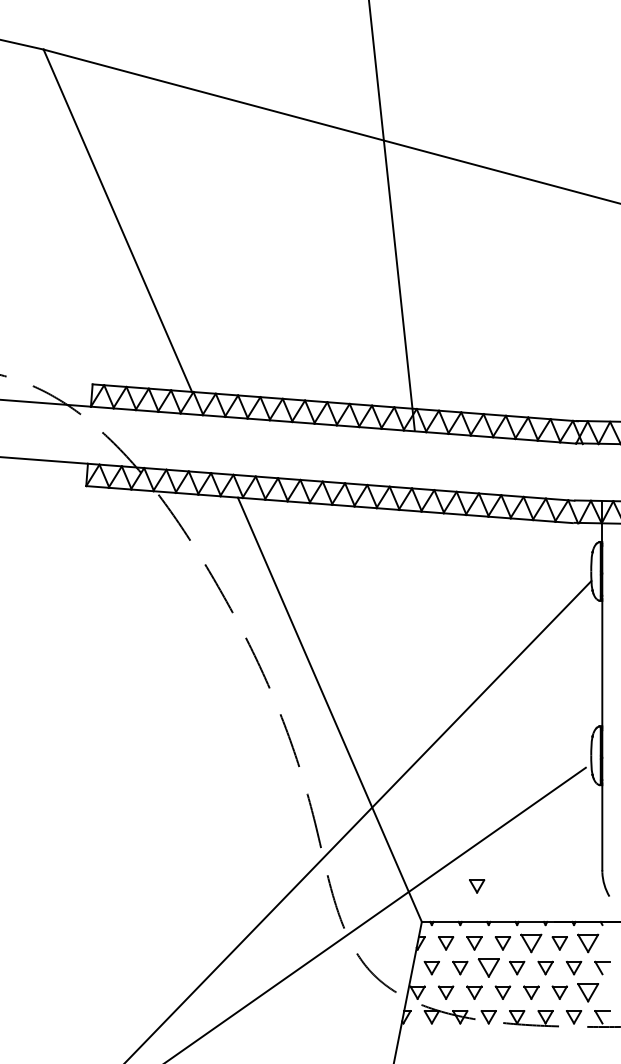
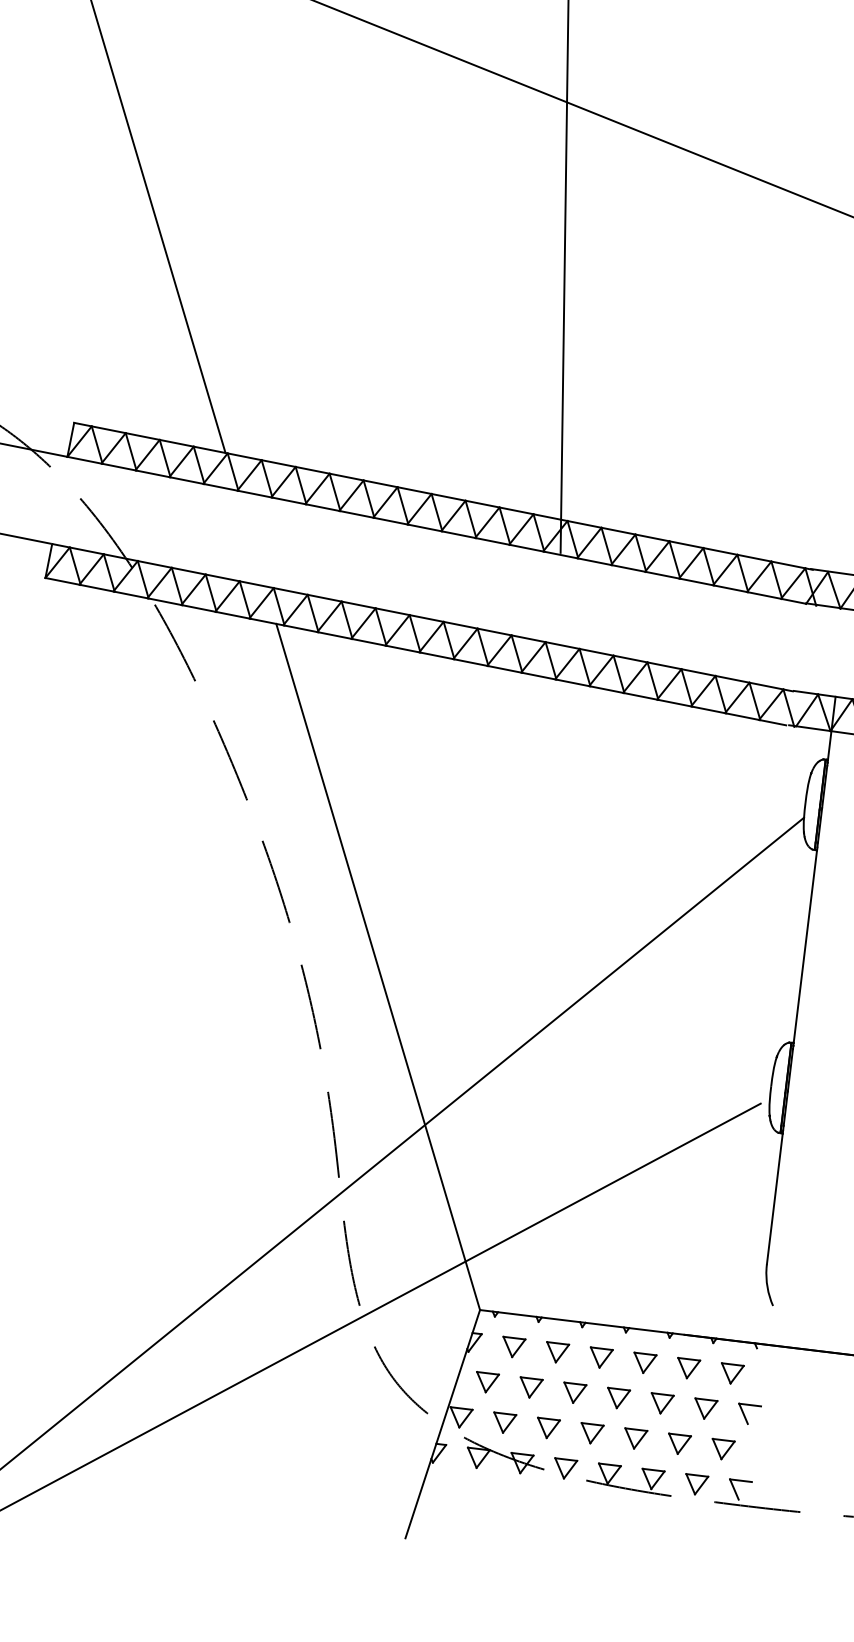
part: (477, 886) -> (572, 1265), removed
part: (531, 943) -> (644, 1363), size x0.71
part: (588, 943) -> (732, 1374), size x0.71
part: (488, 967) -> (573, 1392), size x0.71
part: (588, 992) -> (722, 1449), size x0.71

